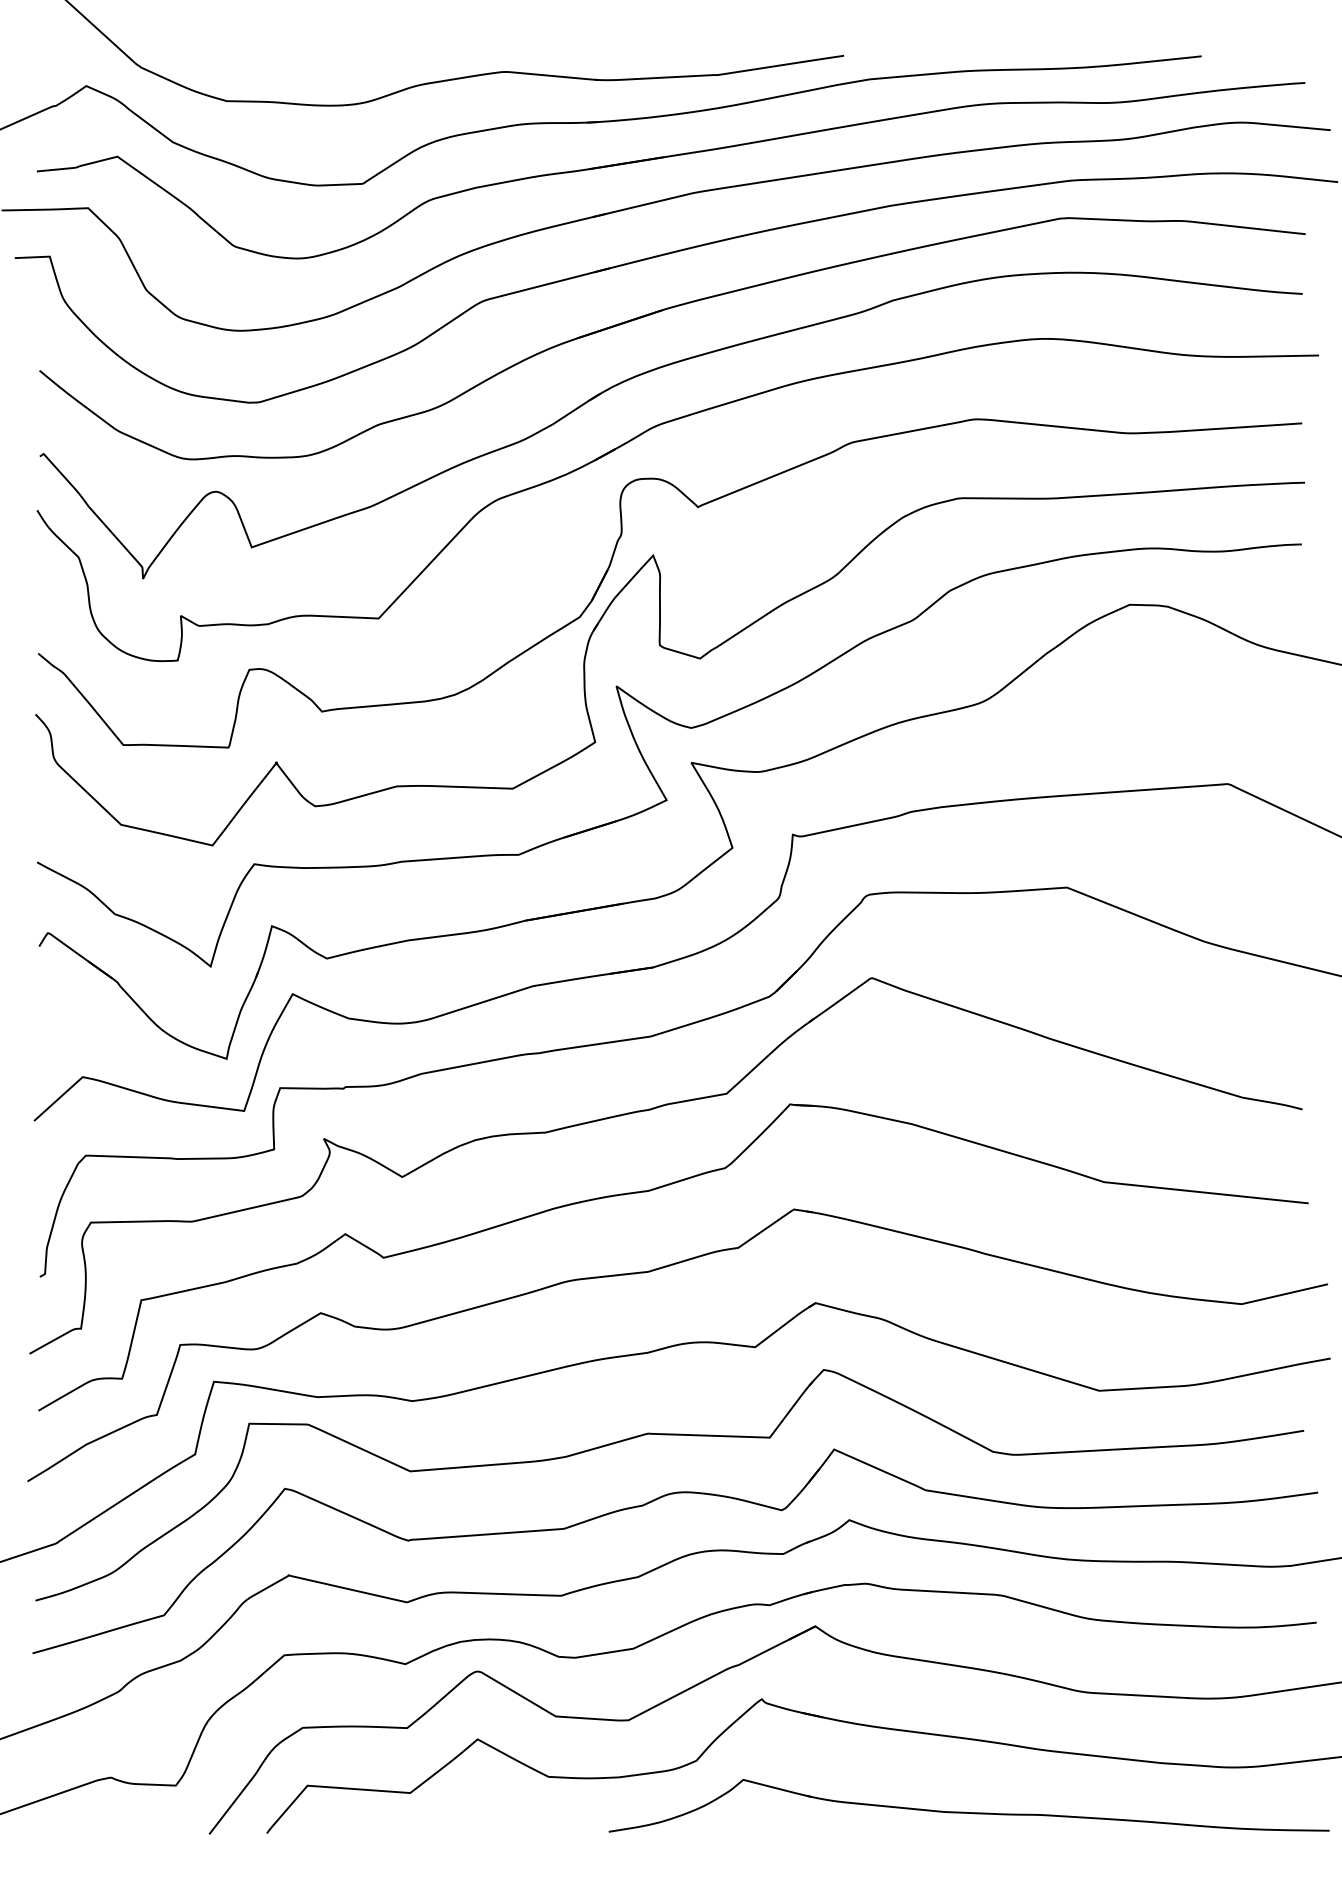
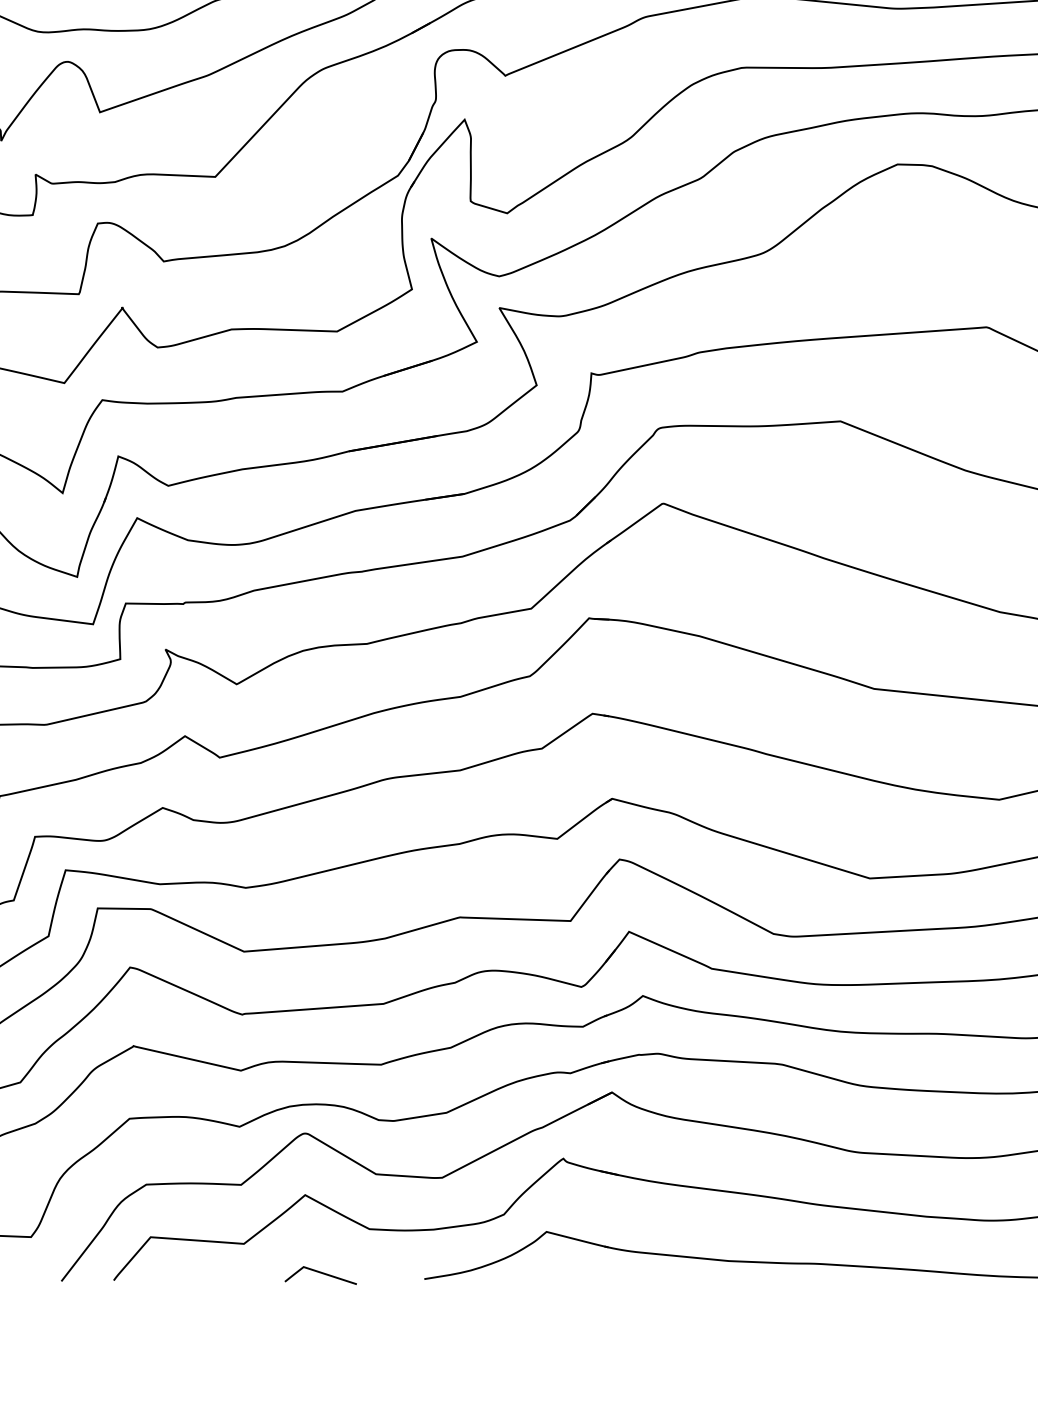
line: (494, 1825) -> (320, 1273), added

